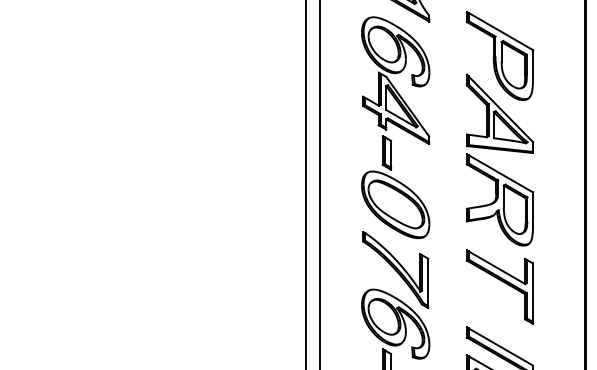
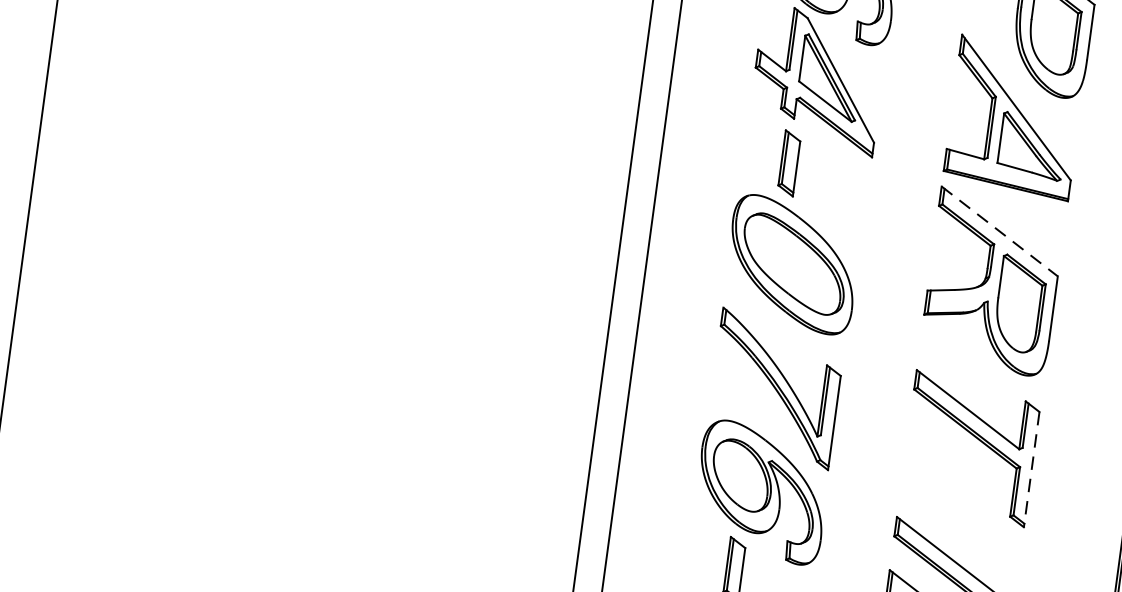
line: (500, 173) -> (1000, 231), solid -> dashed
line: (532, 294) -> (1030, 471), solid -> dashed

